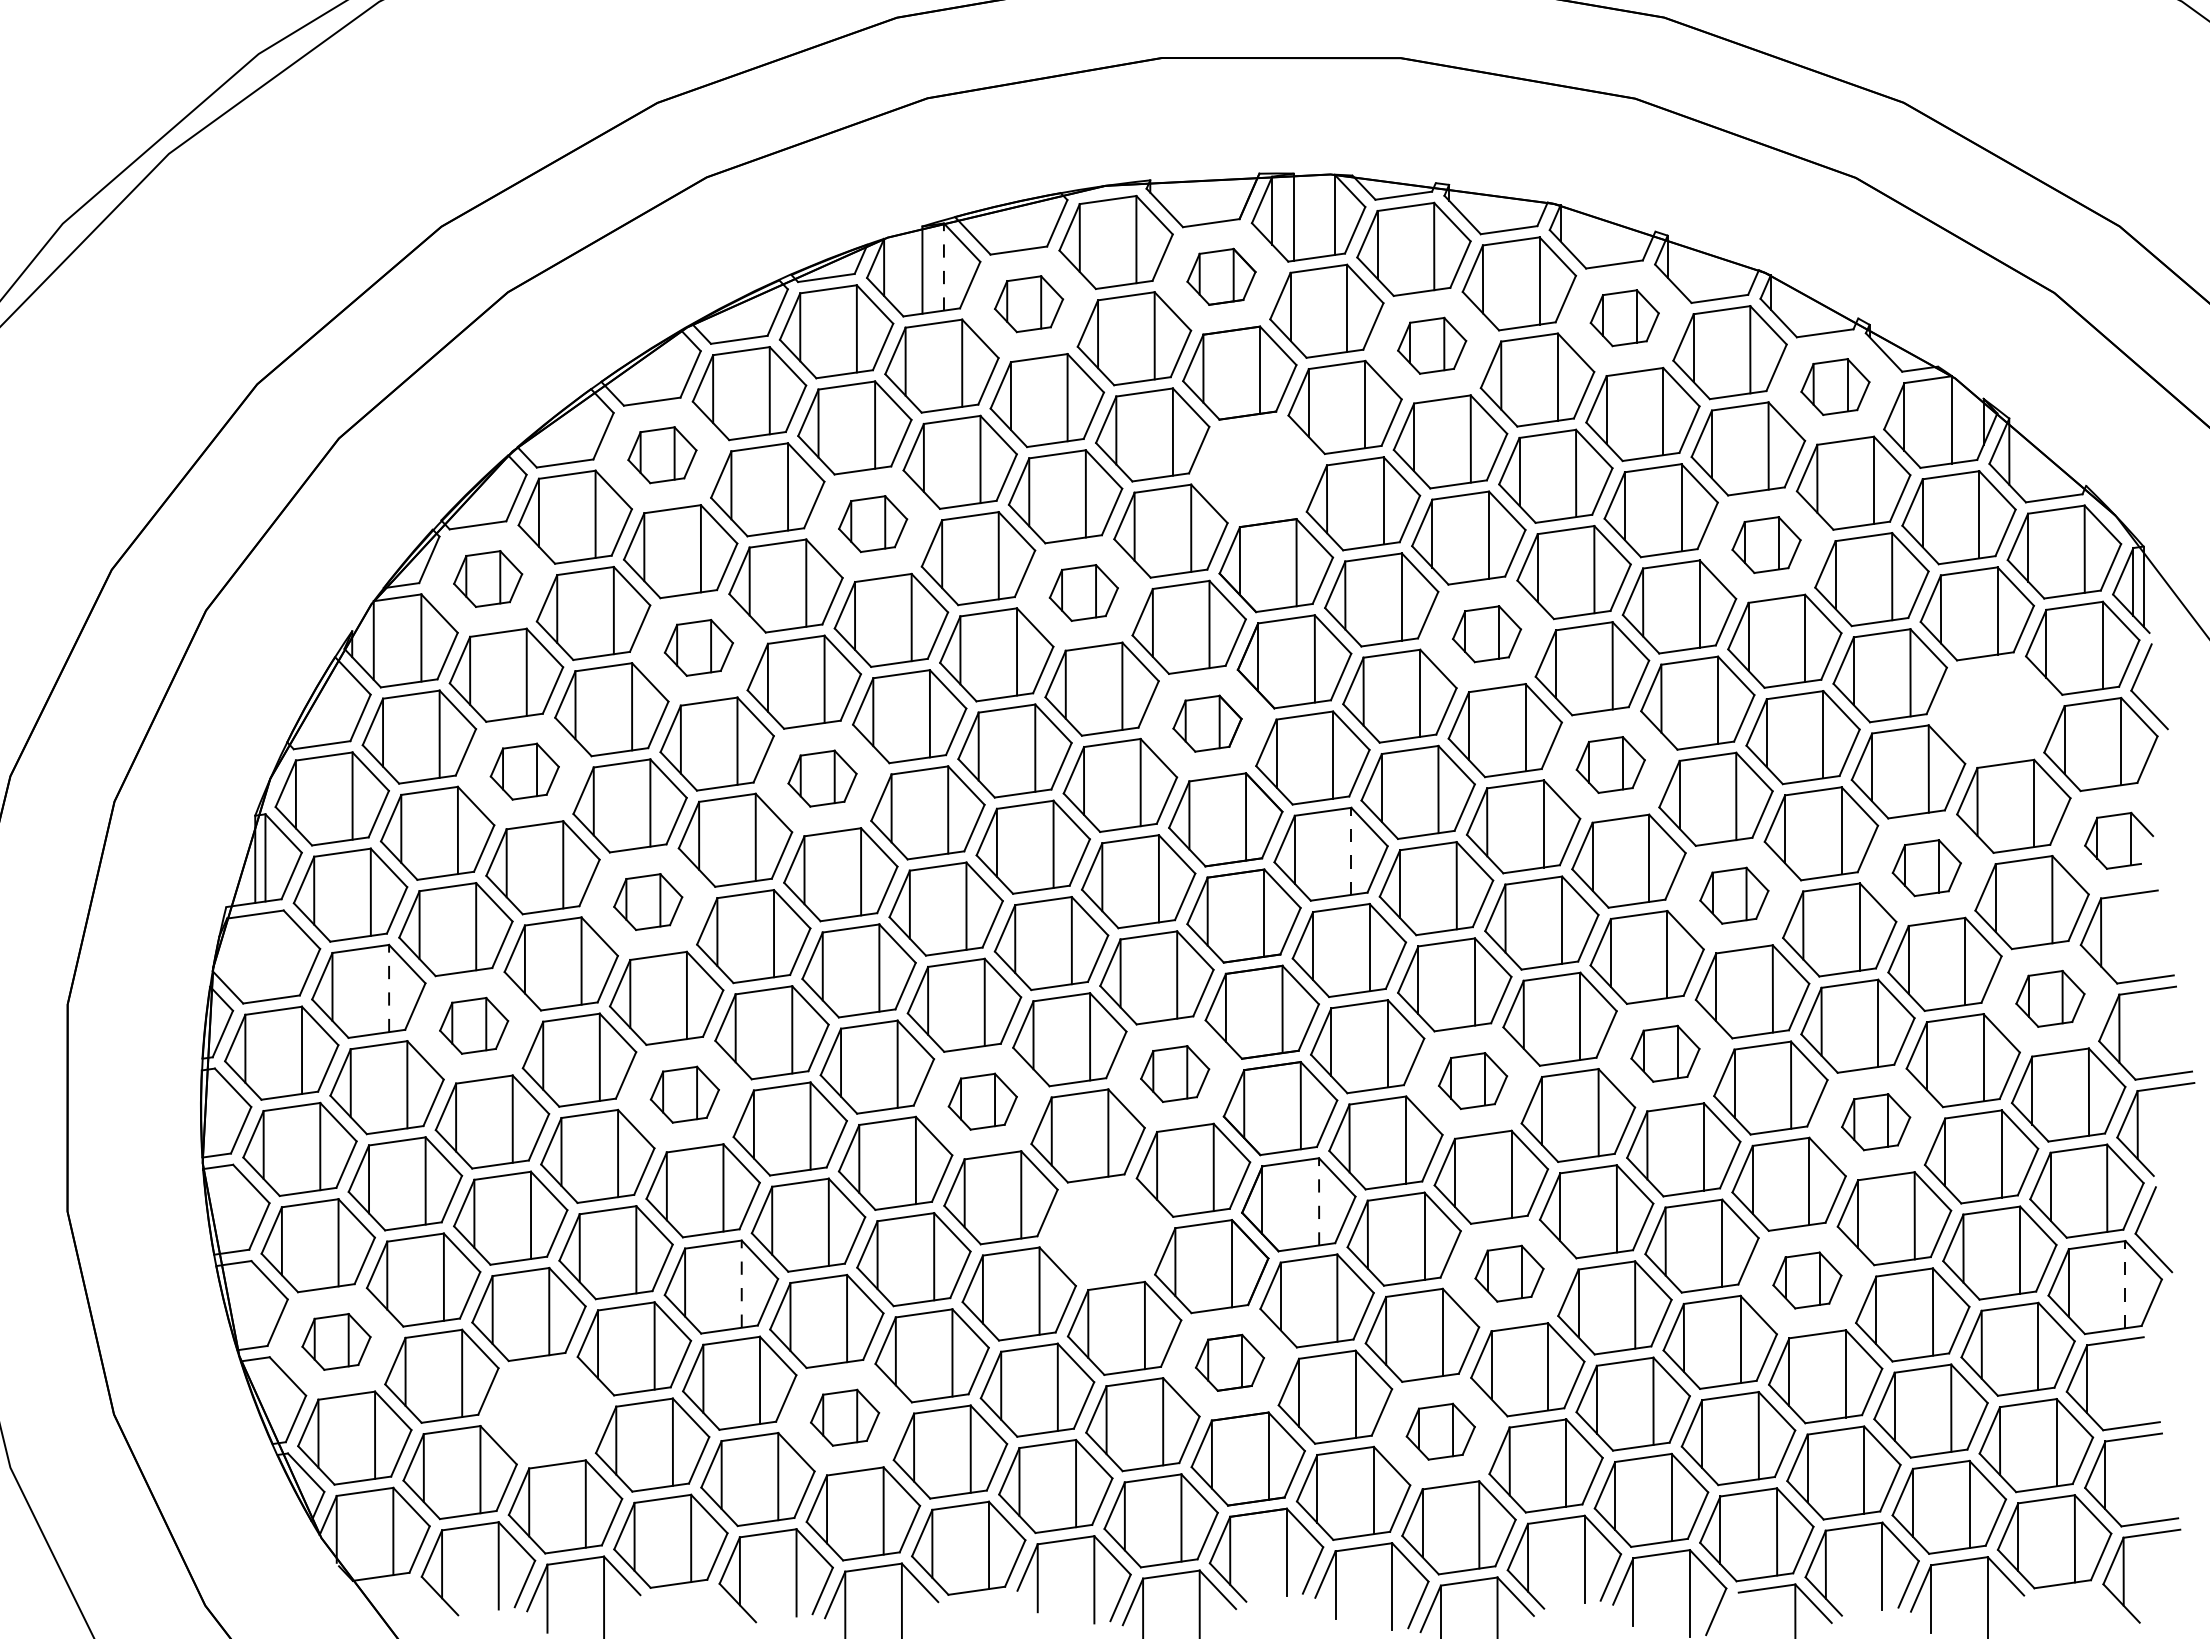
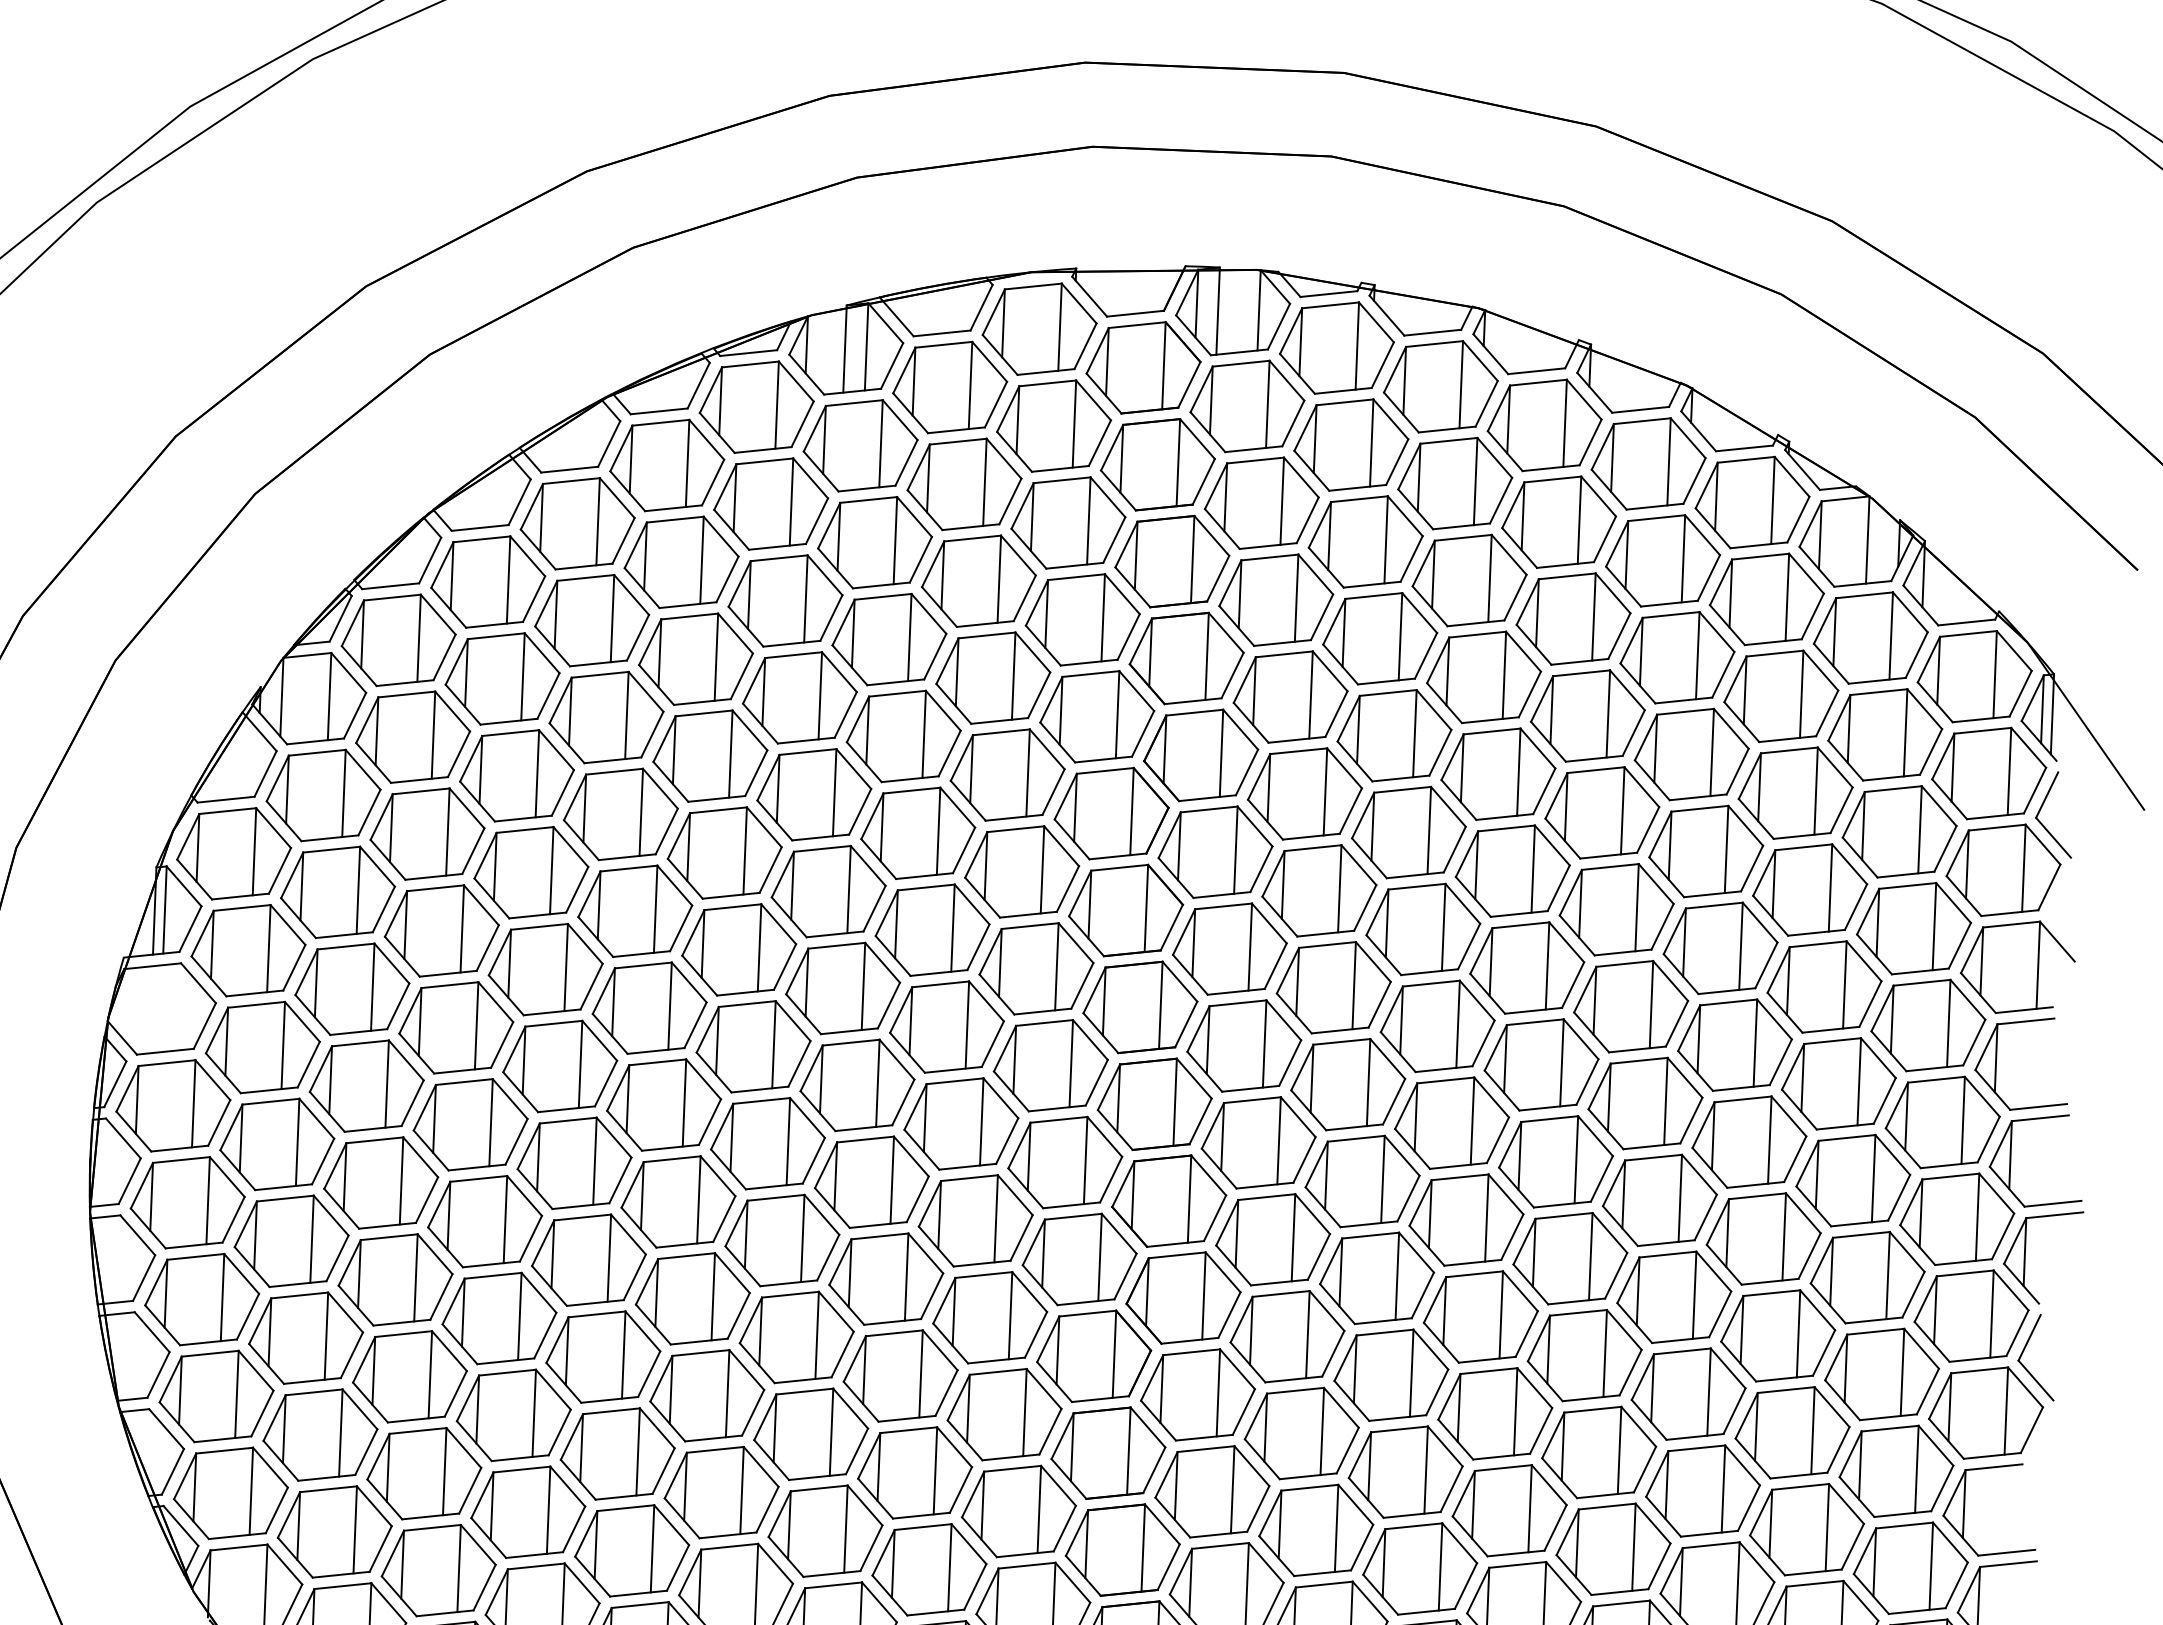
line: (943, 267) -> (866, 347), dashed -> solid
part: (1221, 276) -> (1143, 367), size x1.67
part: (1028, 303) -> (949, 386), size x1.67
part: (1624, 317) -> (1544, 424), size x1.67
part: (1431, 345) -> (1350, 444), size x1.67
part: (1835, 386) -> (1752, 502), size x1.67
part: (662, 454) -> (577, 522), size x1.67
part: (1257, 468) -> (1171, 560), added
part: (872, 523) -> (784, 600), size x1.67
part: (1766, 544) -> (1677, 657), size x1.67
part: (487, 578) -> (398, 639), size x1.67
part: (1083, 592) -> (992, 677), size x1.67
part: (1486, 633) -> (1394, 734), size x1.67
part: (698, 647) -> (606, 717), size x1.67
part: (1995, 709) -> (1899, 831), added
part: (1207, 723) -> (1111, 813), size x1.67
part: (1610, 764) -> (1512, 870), size x1.67
part: (524, 771) -> (427, 834), size x1.67
part: (822, 778) -> (724, 853), size x1.67
part: (2118, 840) -> (2017, 967), size x1.67
line: (1351, 851) -> (1250, 947), dashed -> solid
part: (1926, 867) -> (1824, 986), size x1.67
part: (1734, 895) -> (1631, 1006), size x1.67
part: (647, 901) -> (544, 968), size x1.67
line: (389, 988) -> (283, 1045), dashed -> solid
part: (2050, 998) -> (1942, 1122), size x1.67
part: (473, 1025) -> (366, 1085), size x1.67
part: (1665, 1053) -> (1556, 1161), size x1.67
part: (1174, 1073) -> (1064, 1161), size x1.67
part: (1472, 1080) -> (1362, 1180), size x1.67
part: (684, 1094) -> (574, 1163), size x1.67
part: (982, 1101) -> (871, 1182), size x1.67
part: (1875, 1121) -> (1763, 1238), size x1.67
line: (1319, 1201) -> (1204, 1295), dashed -> solid
part: (1106, 1231) -> (990, 1317), added
part: (1509, 1273) -> (1391, 1375), size x1.67
part: (1807, 1280) -> (1688, 1394), size x1.67
line: (741, 1284) -> (623, 1355), dashed -> solid
line: (2125, 1284) -> (2006, 1410), dashed -> solid
part: (336, 1341) -> (216, 1396), size x1.67
part: (1229, 1362) -> (1107, 1452), size x1.67
part: (546, 1410) -> (423, 1473), added
part: (844, 1417) -> (721, 1492), size x1.67
part: (1440, 1431) -> (1316, 1530), size x1.67

